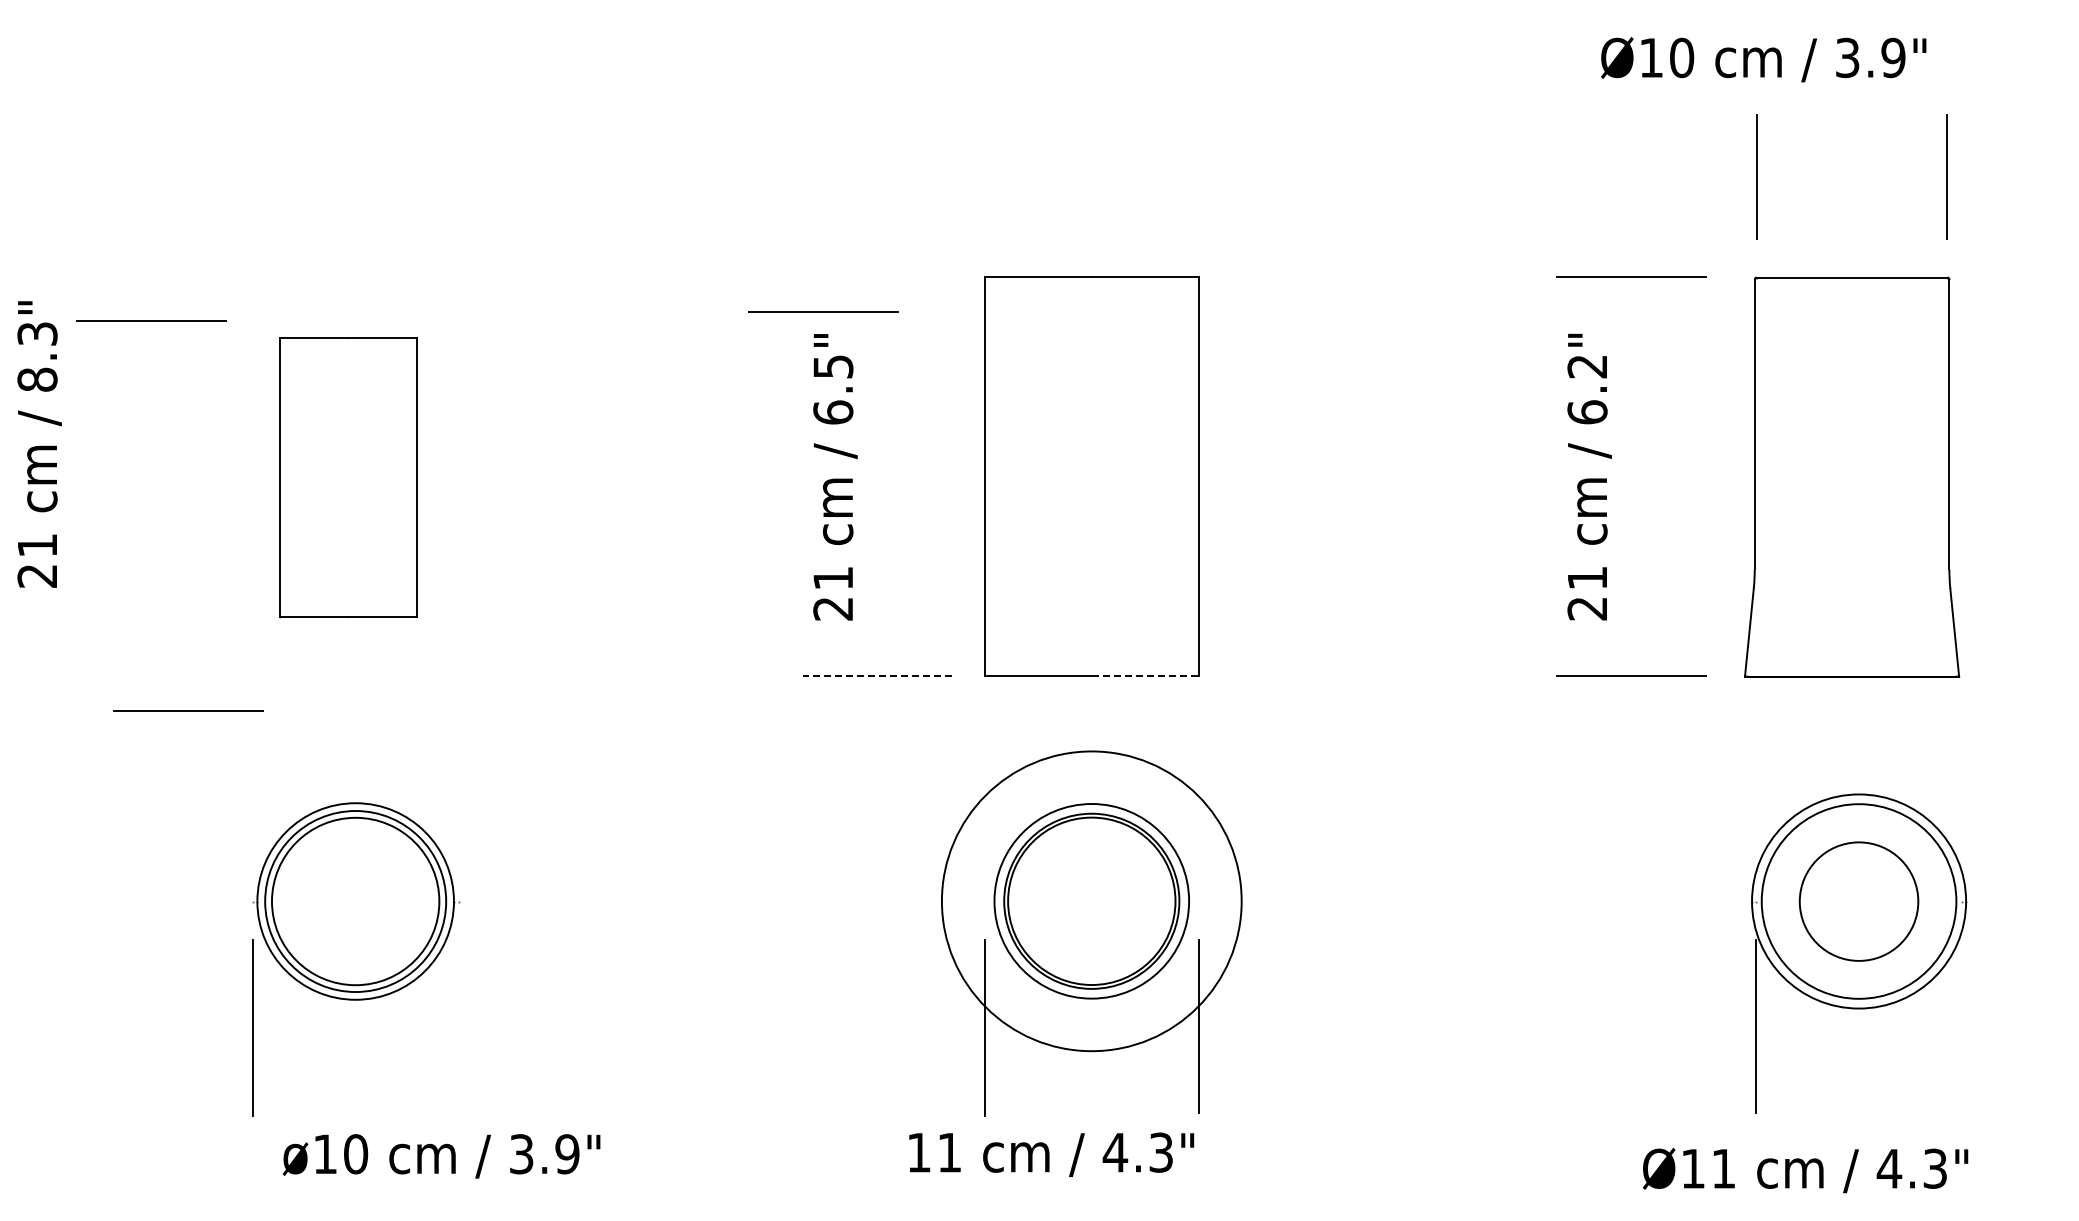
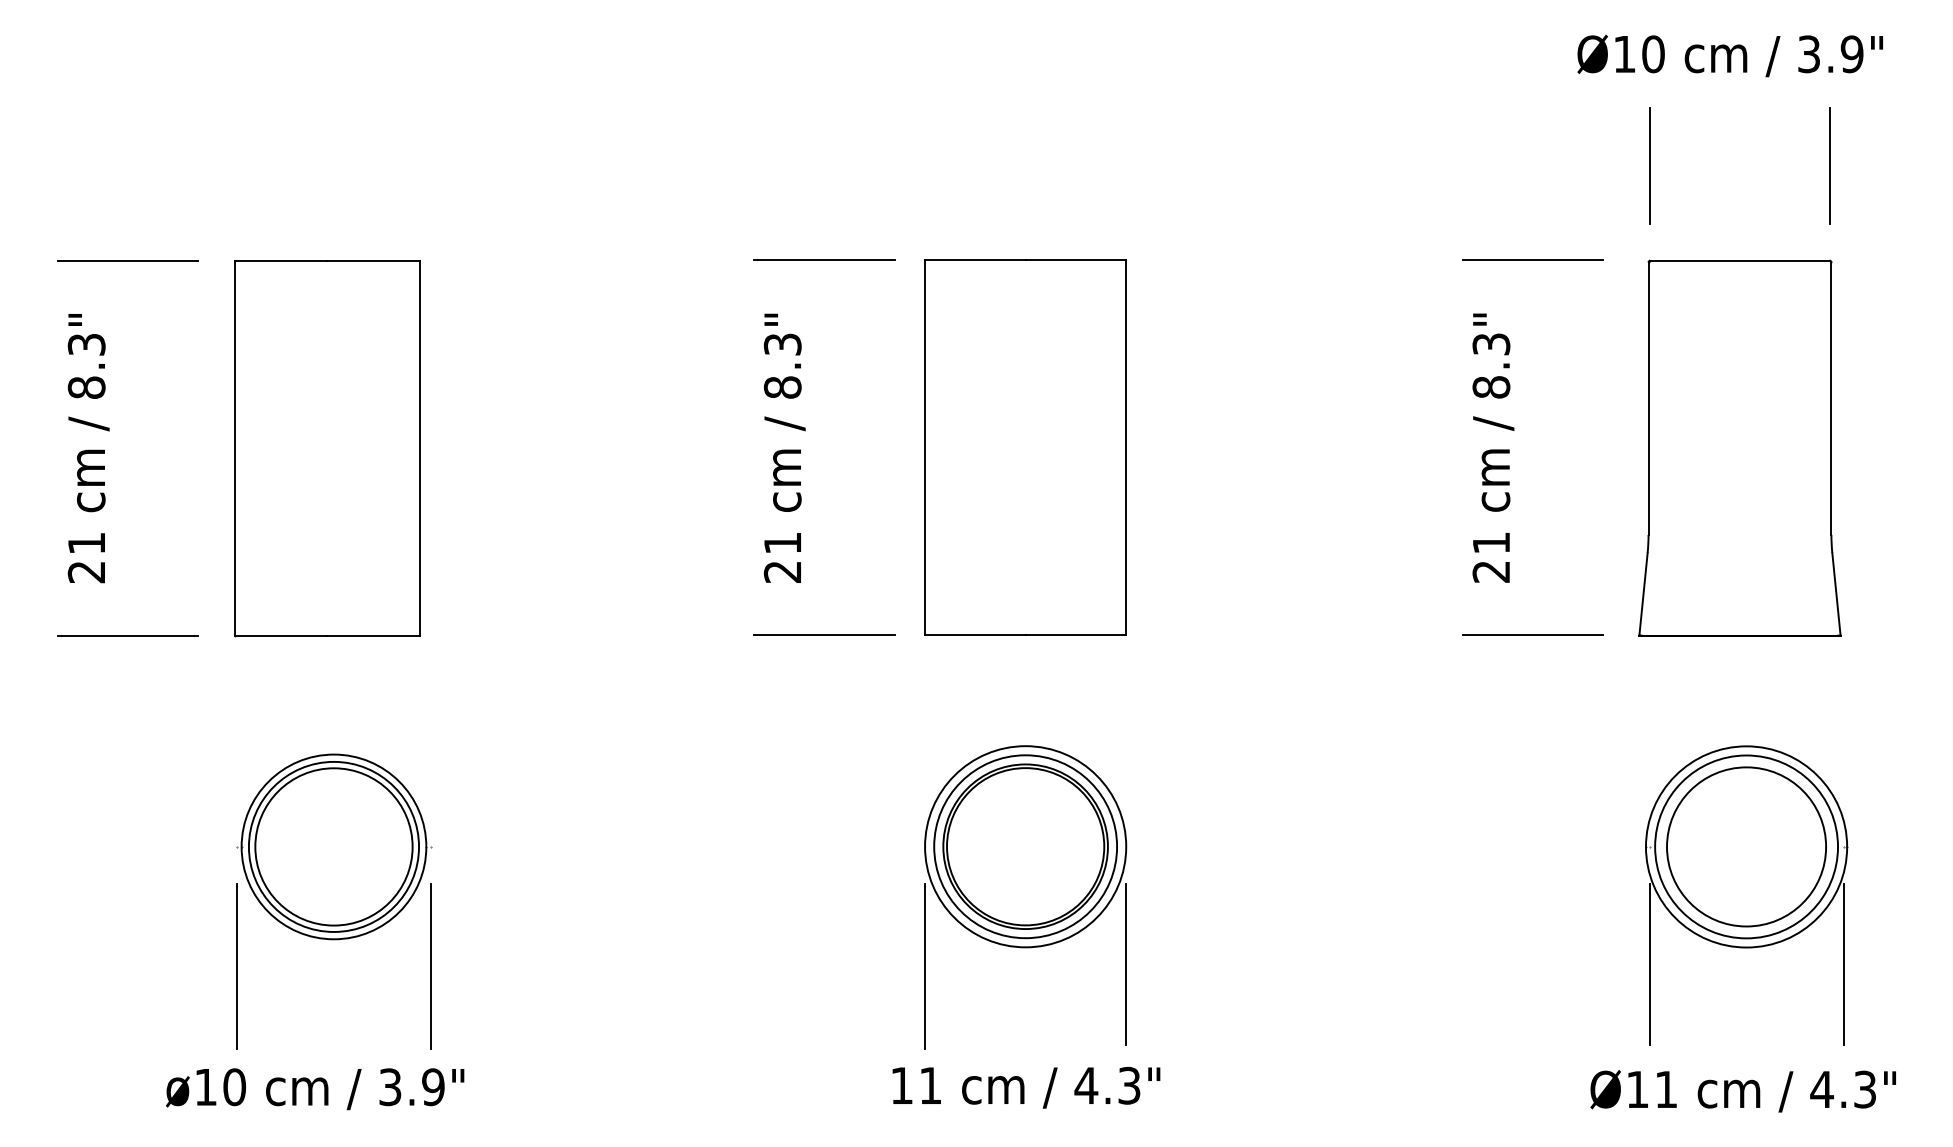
text: (1763, 59) -> (1730, 55), moved
line: (823, 311) -> (824, 259), moved
line: (151, 320) -> (128, 260), moved
text: (833, 389) -> (782, 365), 6.5" -> 8.3"
text: (1587, 389) -> (1491, 365), 6.2" -> 8.3"
text: (39, 444) -> (88, 448), moved
part: (348, 477) -> (327, 448), size x1.43
line: (877, 676) -> (824, 635), dashed -> solid
line: (1145, 676) -> (1076, 635), dashed -> solid
line: (188, 710) -> (128, 635), moved
circle: (1091, 901) -> (1025, 846), size x0.71
circle: (1858, 901) -> (1746, 846), size x1.43
line: (1962, 1026) -> (1843, 964), added
line: (458, 1027) -> (430, 965), added
text: (1051, 1154) -> (1026, 1087), moved
text: (441, 1156) -> (315, 1089), moved
text: (1805, 1170) -> (1743, 1091), moved

